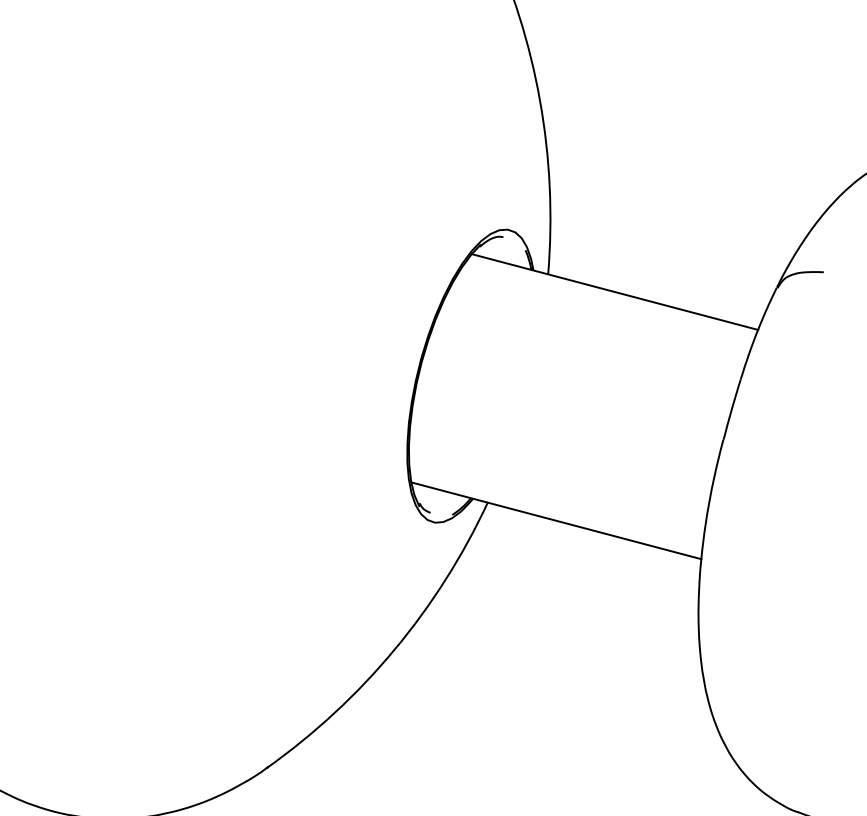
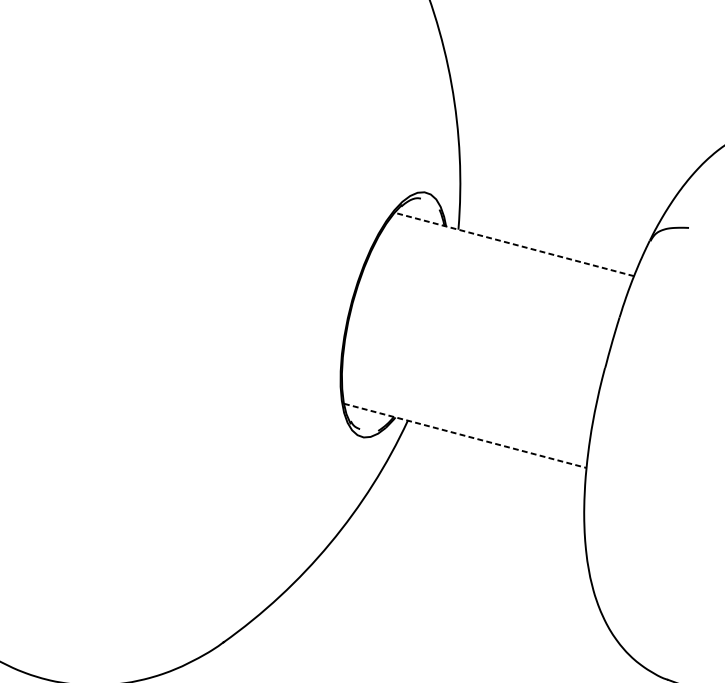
line: (614, 291) -> (513, 244), solid -> dashed
line: (556, 520) -> (465, 435), solid -> dashed

